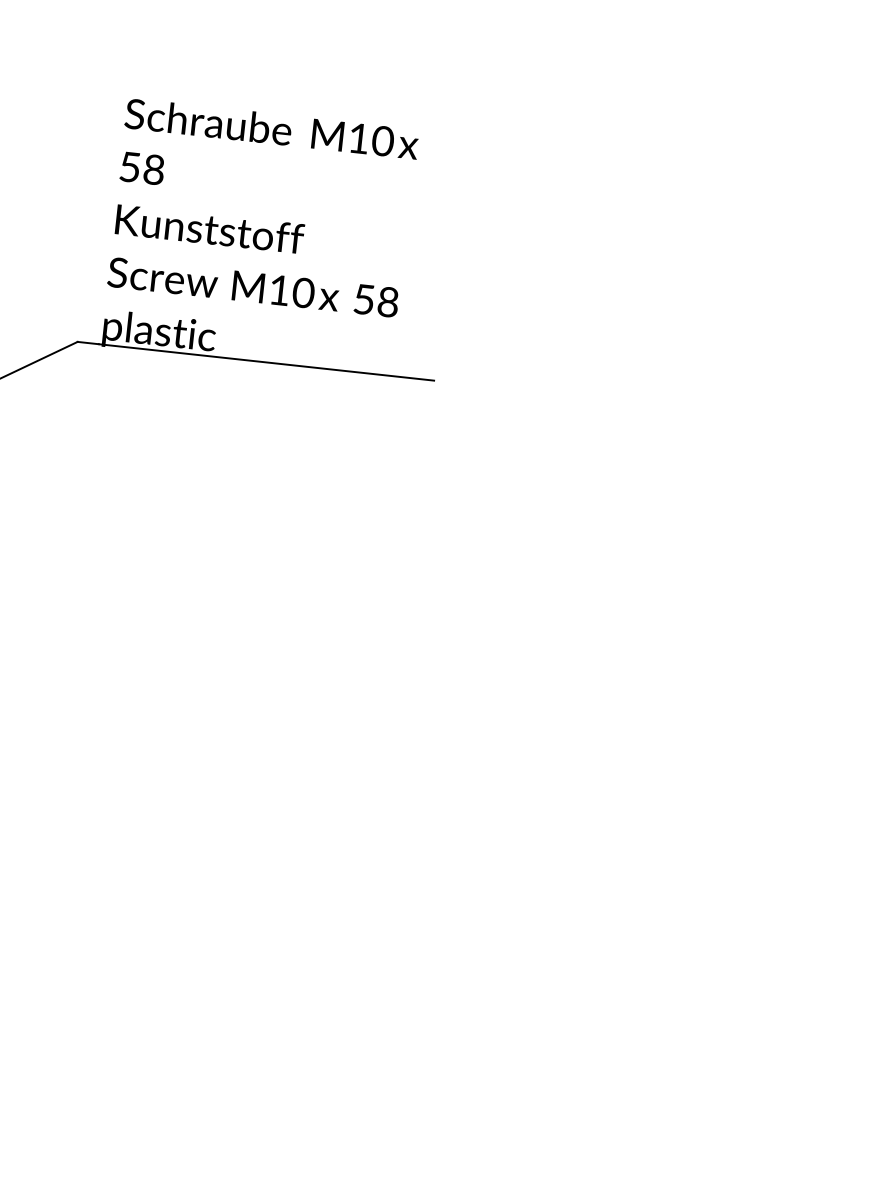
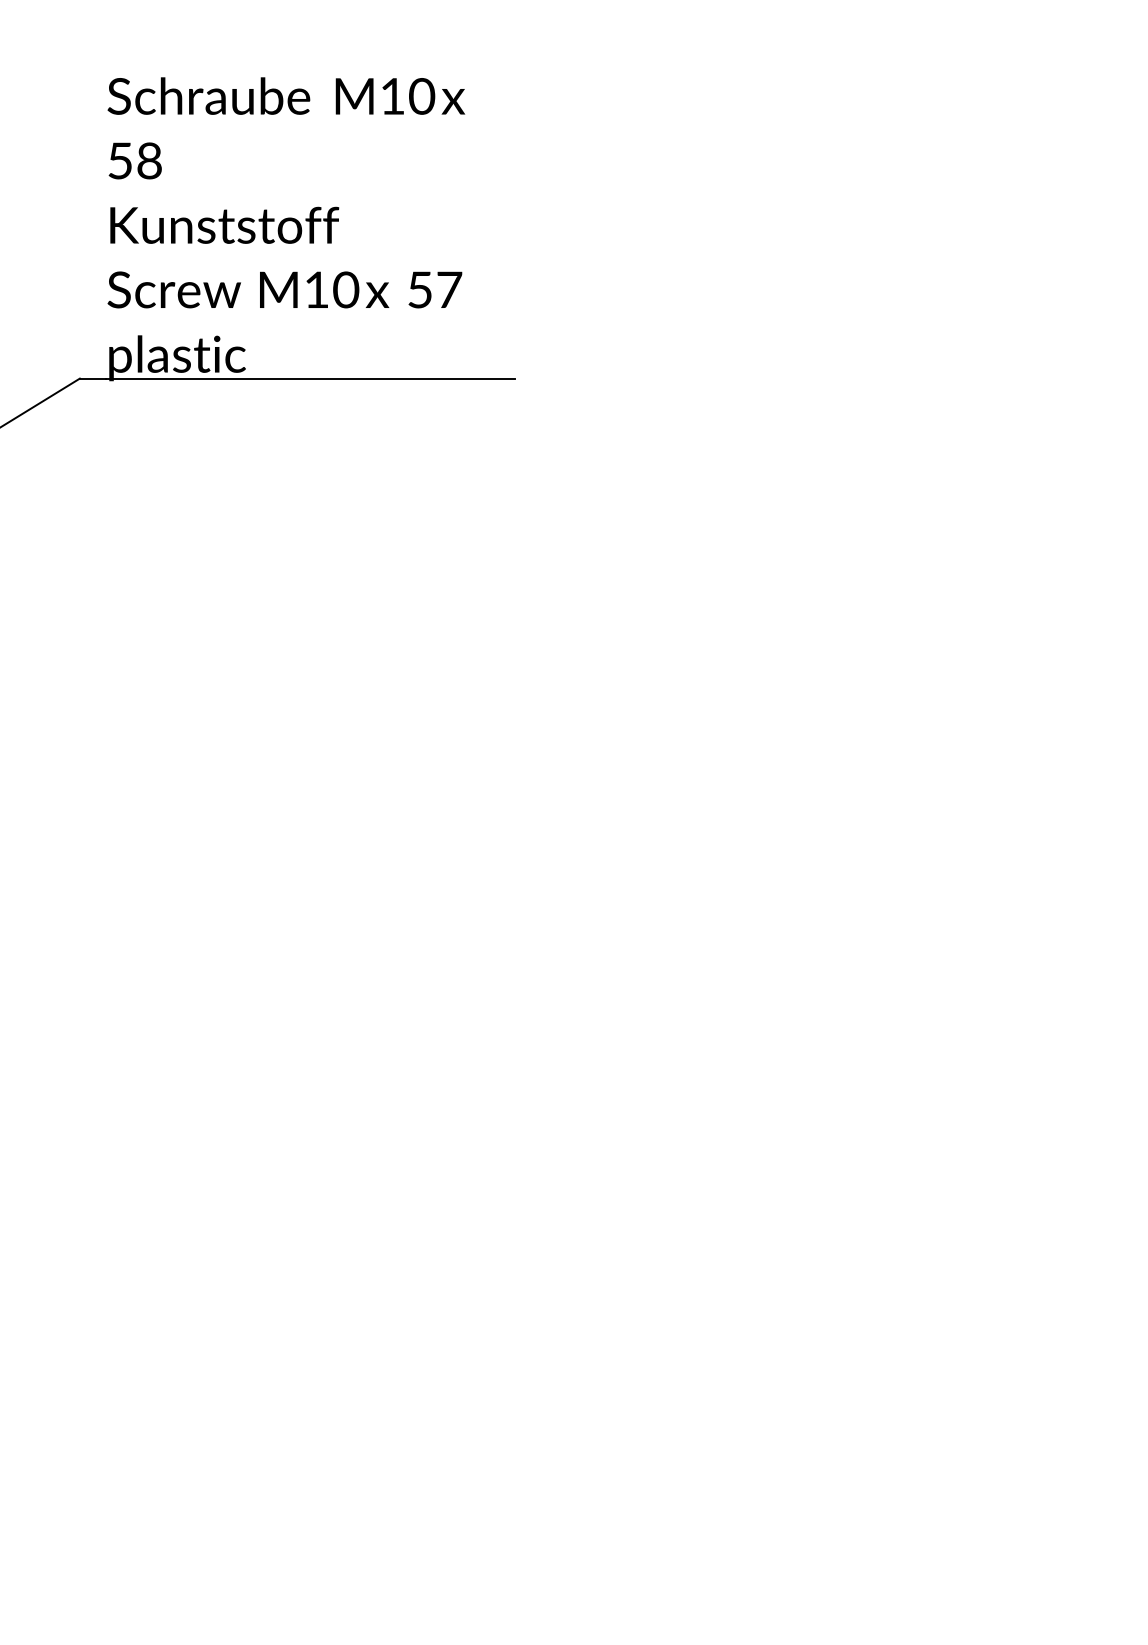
text: (388, 301) -> (449, 289), 58 -> 57

